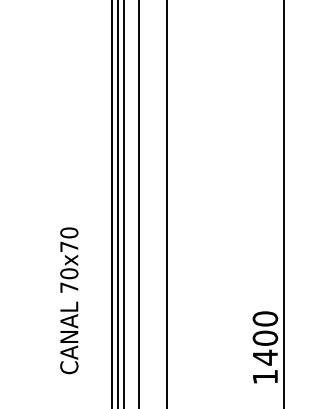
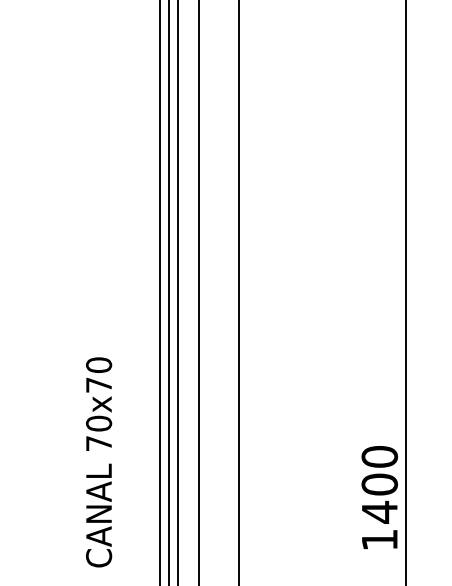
text: (69, 300) -> (99, 461), moved

